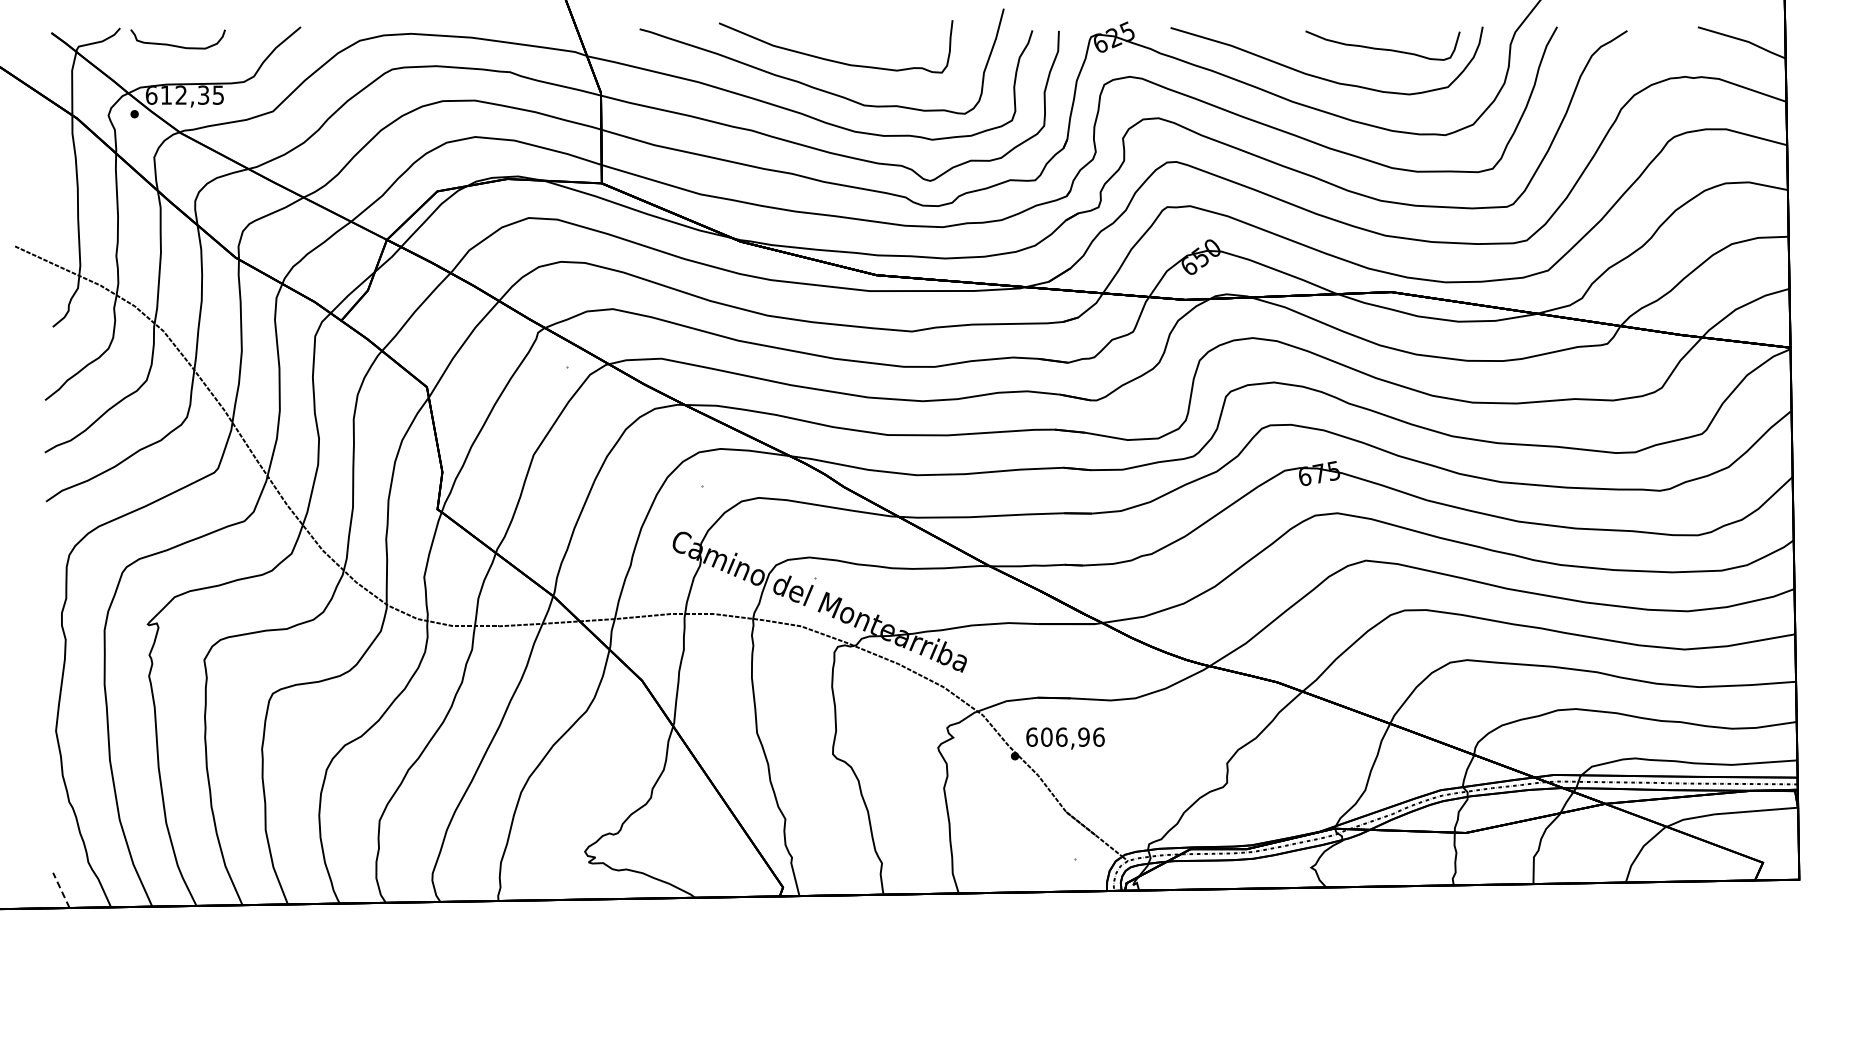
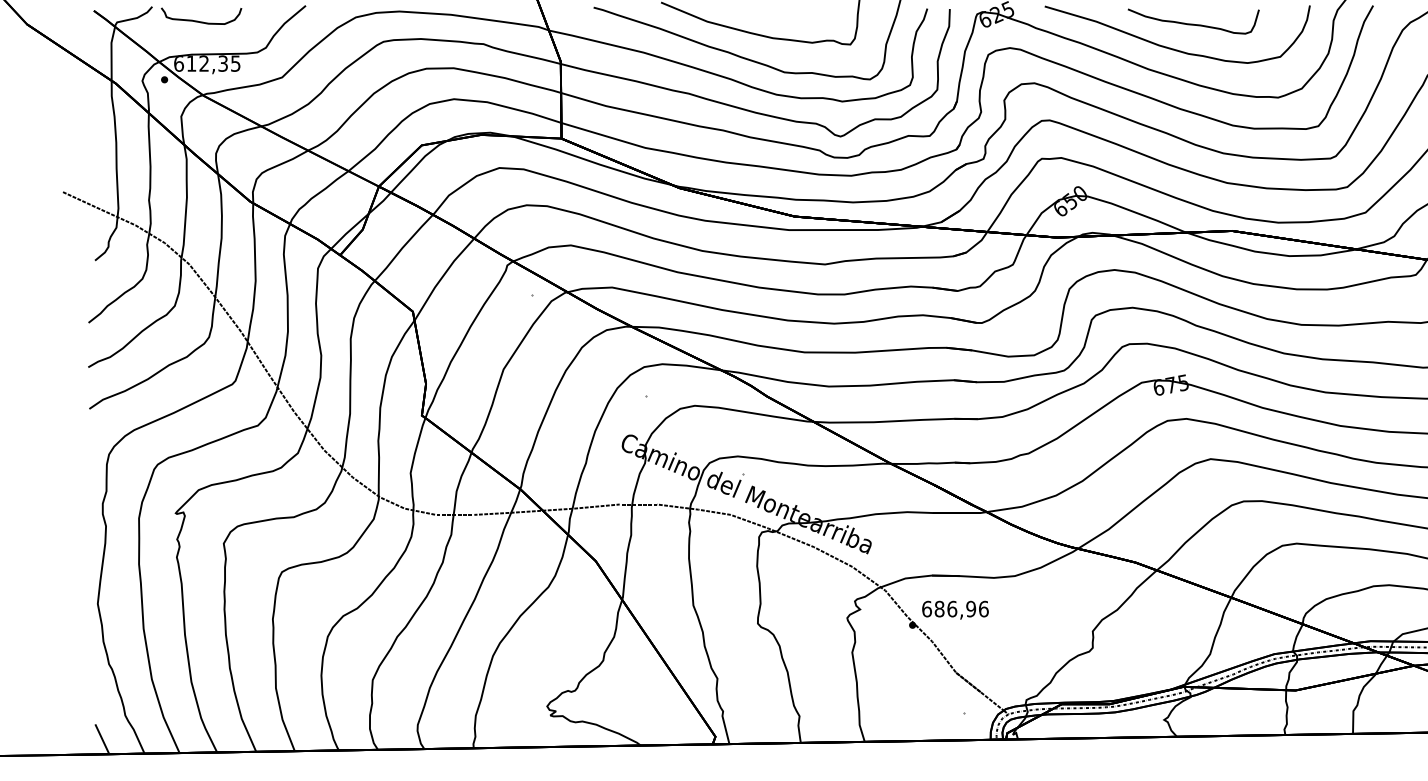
curve: (1382, 48) -> (1193, 23), moved
text: (1046, 736) -> (939, 608), 606,96 -> 686,96
line: (61, 889) -> (102, 738), dashed -> solid

